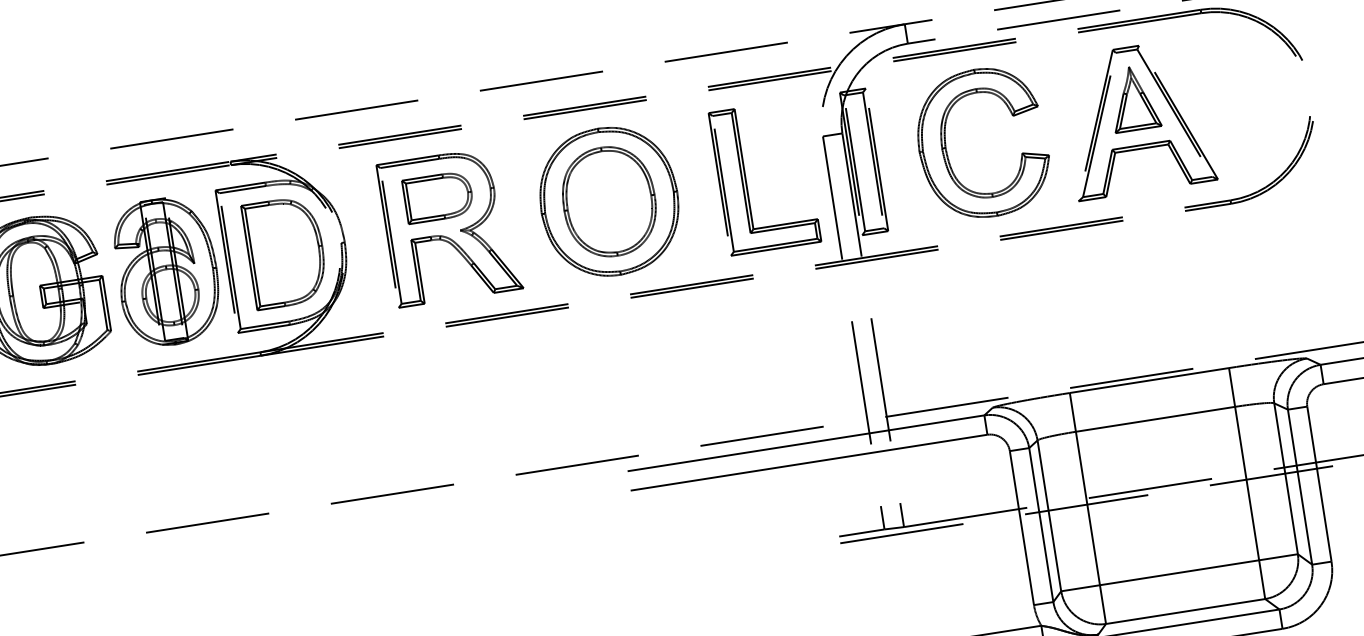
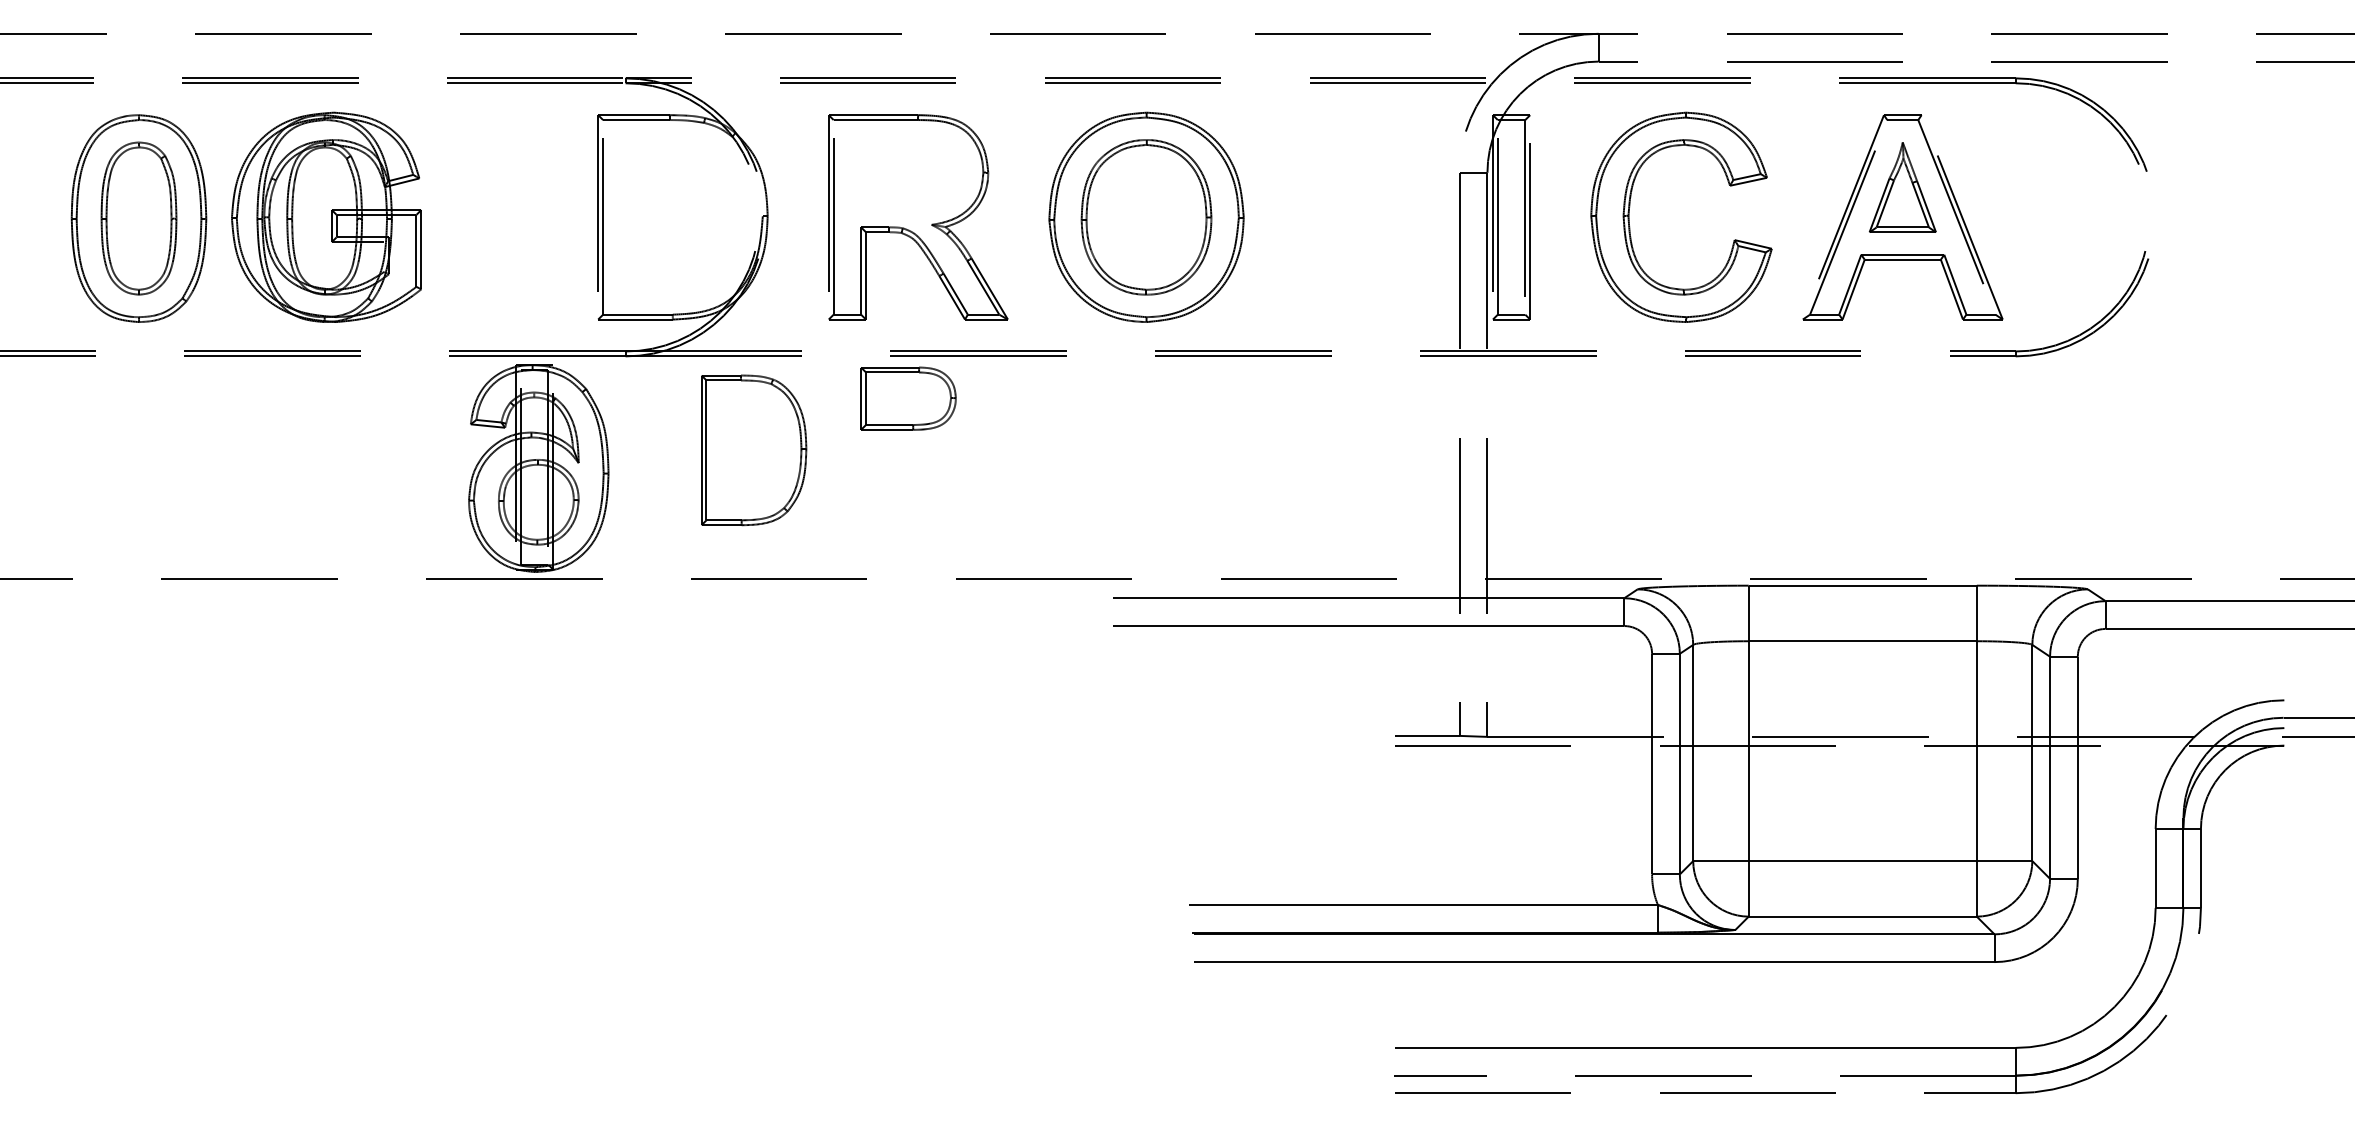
part: (746, 180) -> (1342, 217), removed
part: (438, 197) -> (908, 398), moved
part: (286, 252) -> (754, 450), moved
part: (166, 271) -> (538, 468), moved

